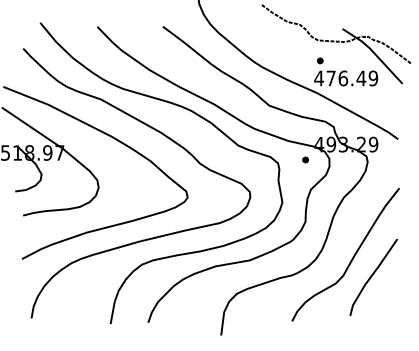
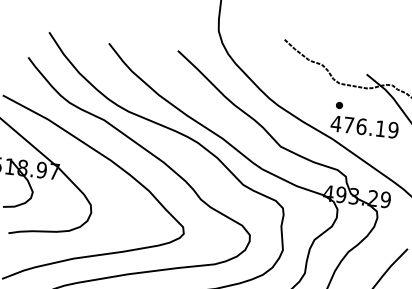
text: (361, 78) -> (380, 128), 476.49 -> 476.19
part: (305, 159) -> (312, 207), removed

